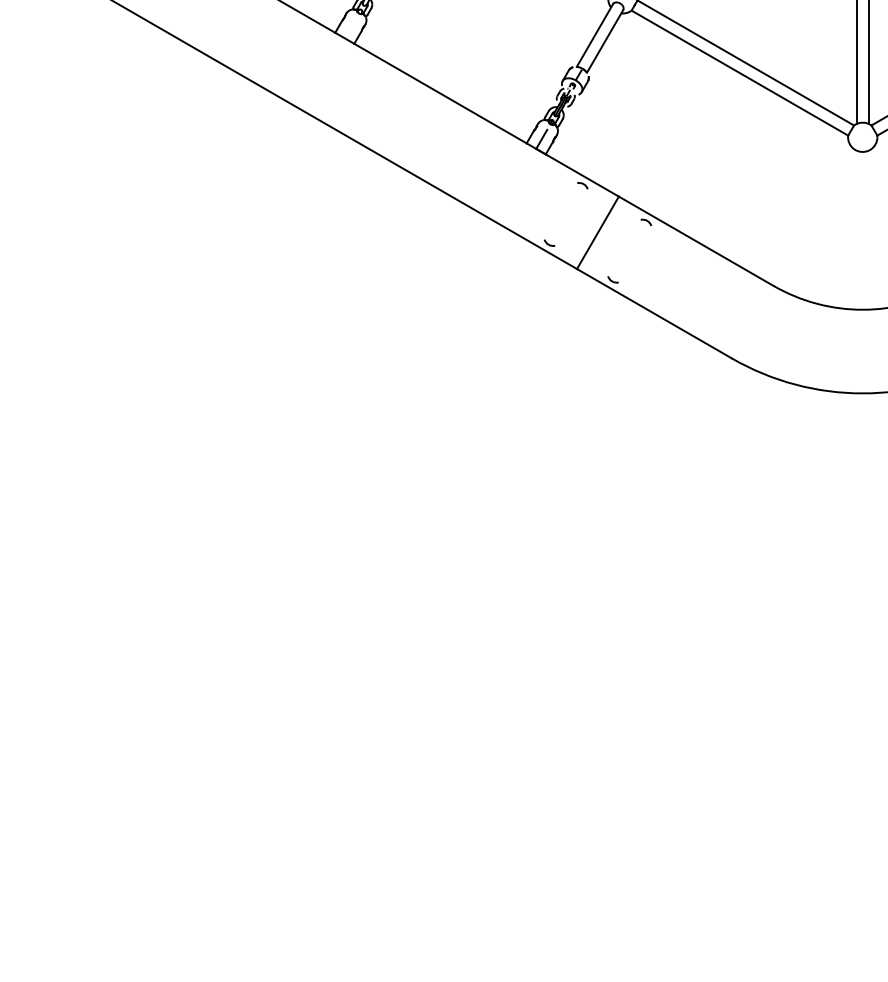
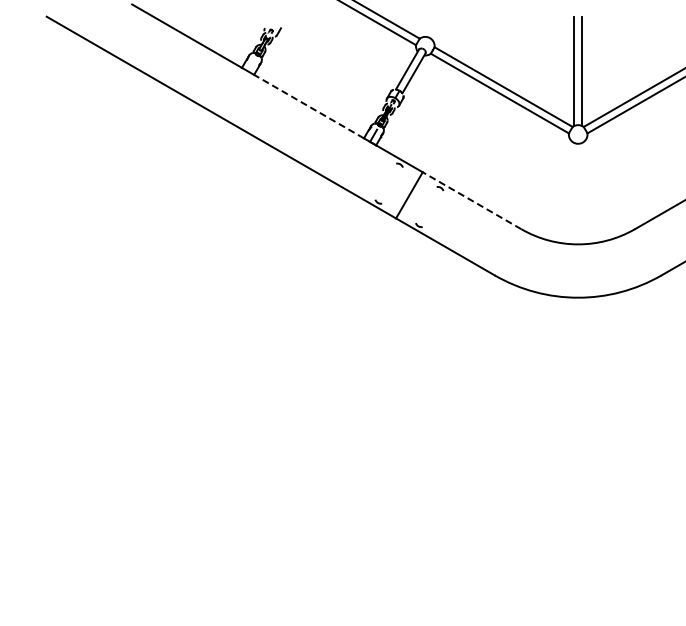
line: (439, 93) -> (308, 106), solid -> dashed
line: (696, 240) -> (472, 200), solid -> dashed

